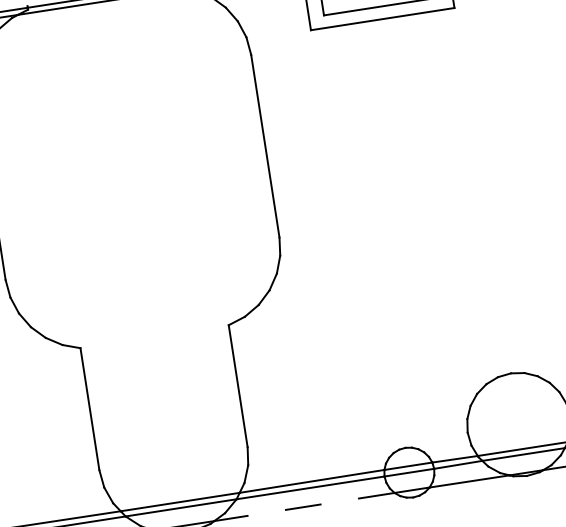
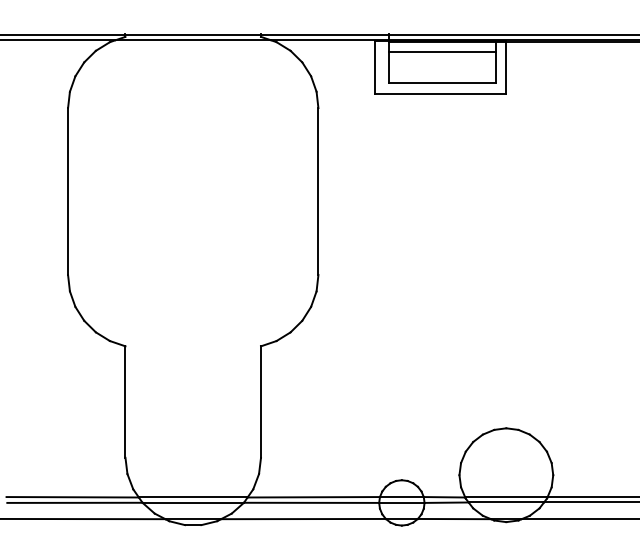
line: (303, 507) -> (302, 519), dashed -> solid

